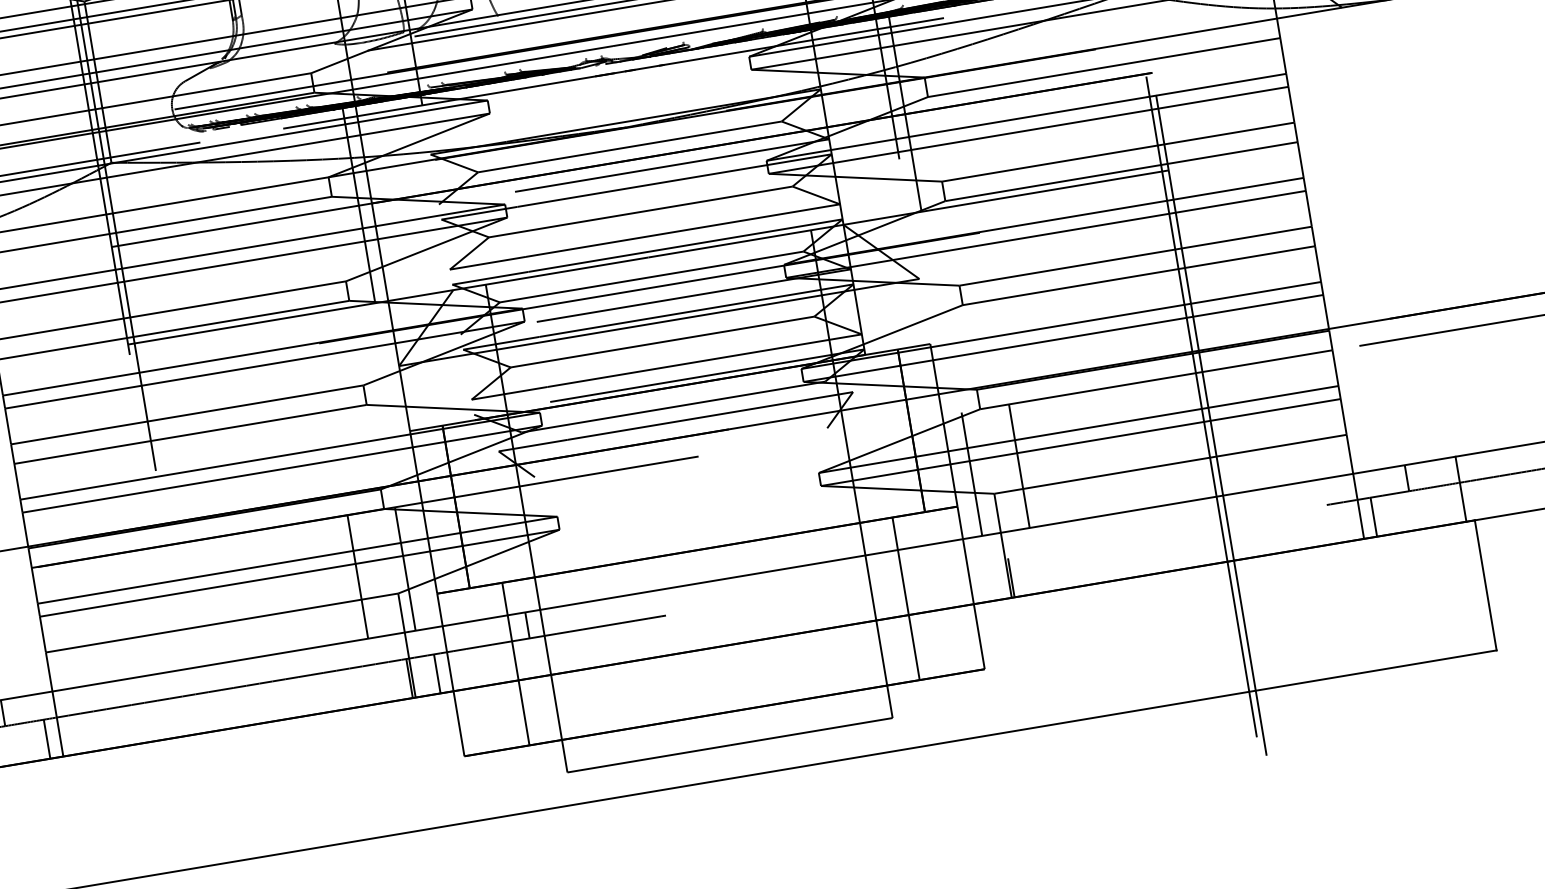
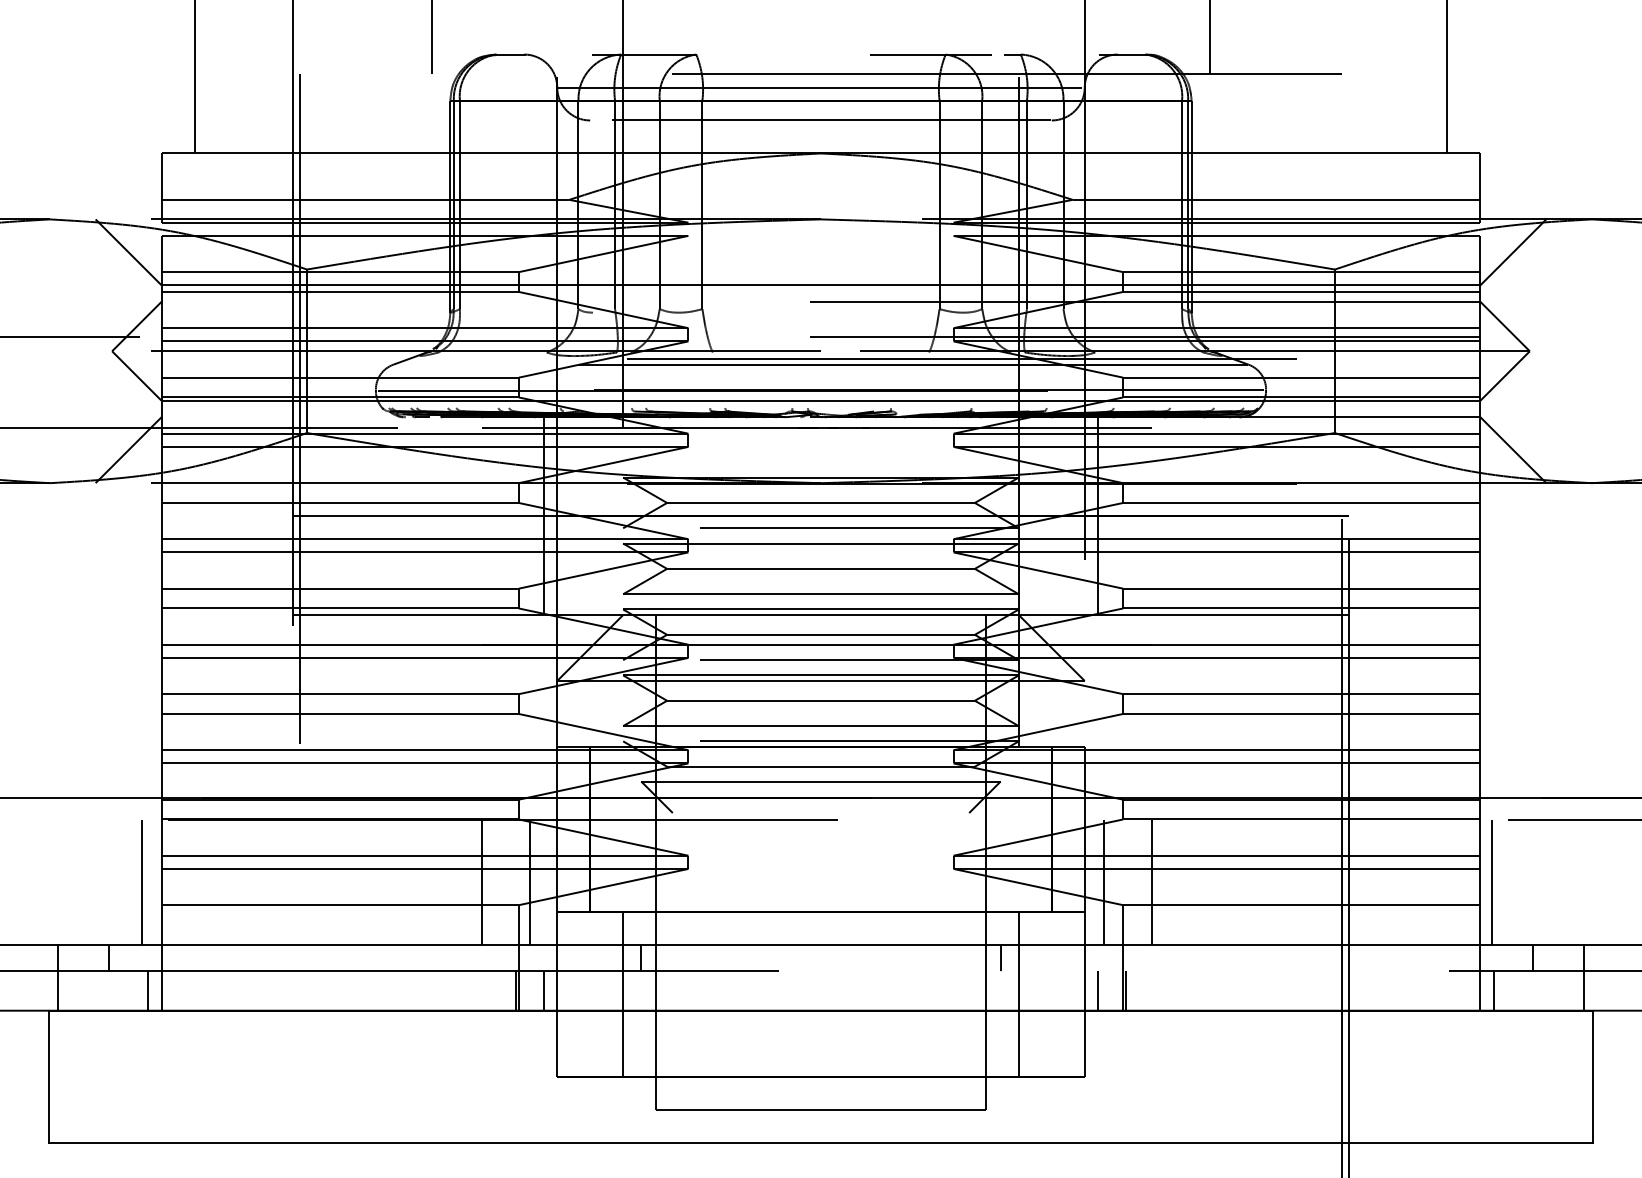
line: (1354, 409) -> (1492, 881), added
line: (882, 565) -> (1001, 957), added
line: (983, 582) -> (1097, 990), added
line: (23, 632) -> (142, 881), added

